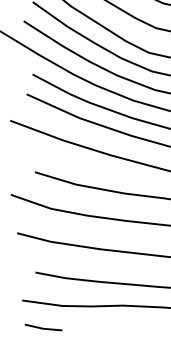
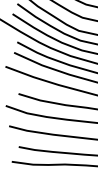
line: (42, 326) -> (22, 175), removed

